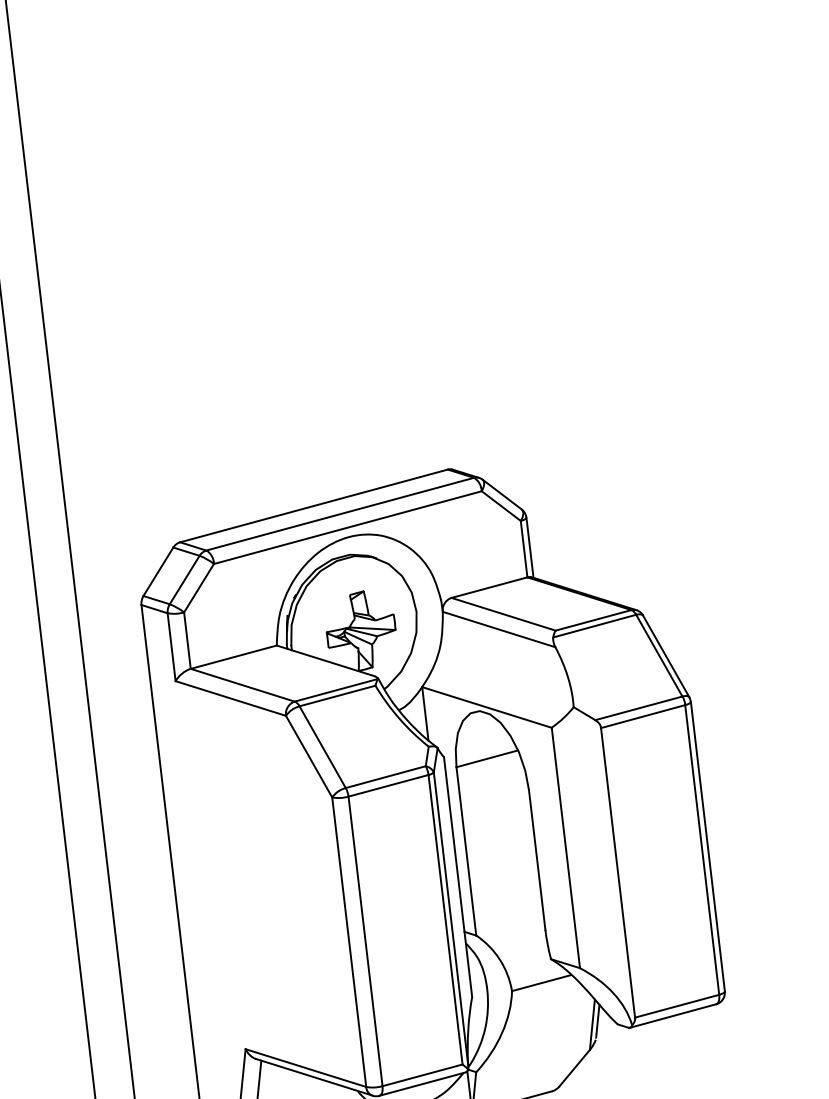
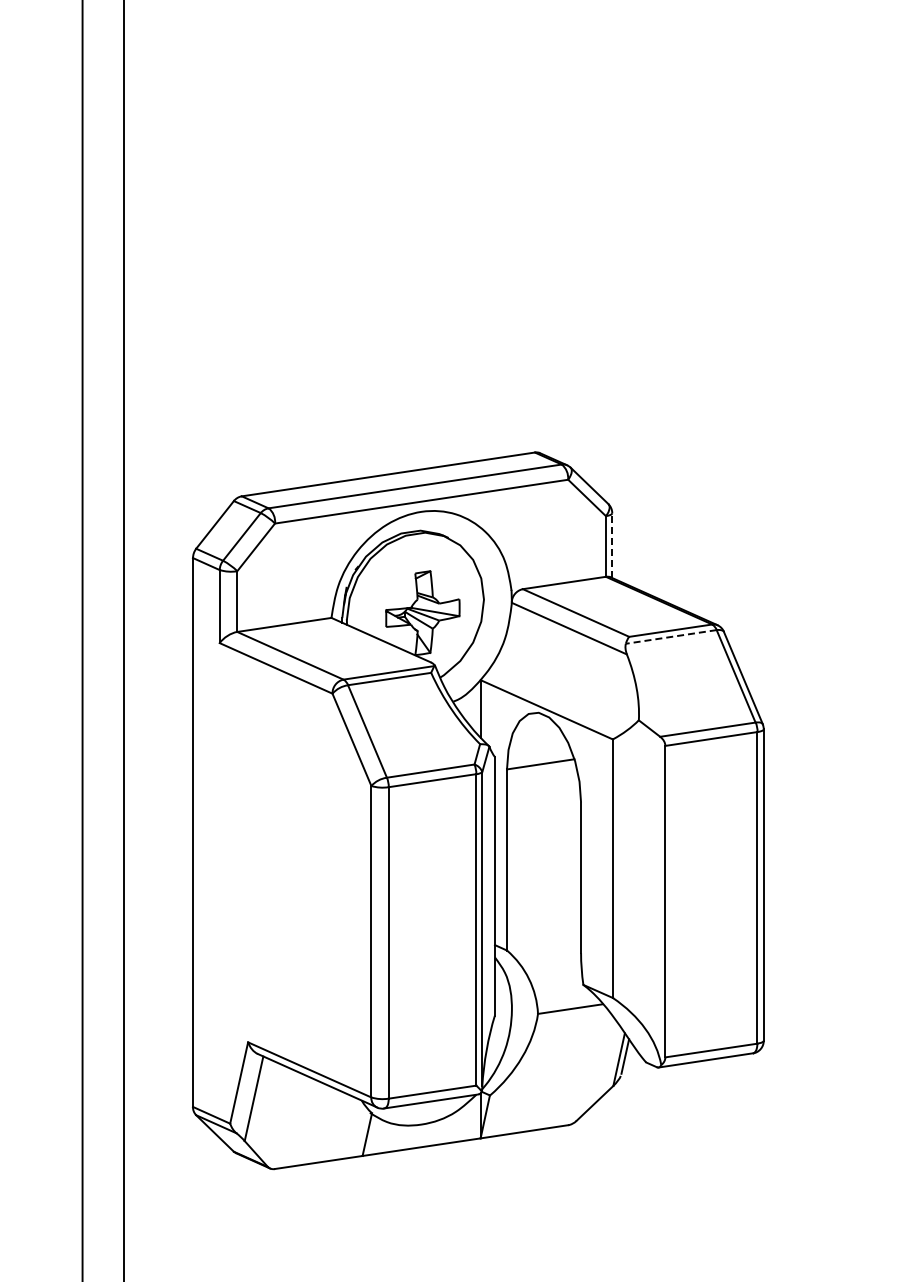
line: (530, 547) -> (612, 545), solid -> dashed
line: (594, 625) -> (671, 636), solid -> dashed

